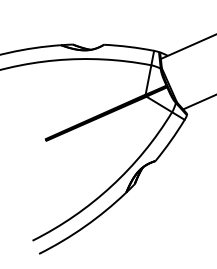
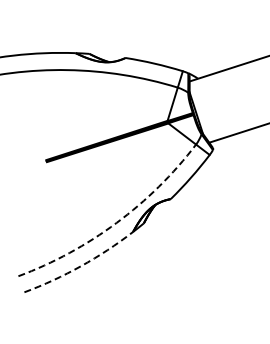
arc: (111, 185) -> (116, 222), solid -> dashed
arc: (84, 226) -> (80, 266), solid -> dashed

